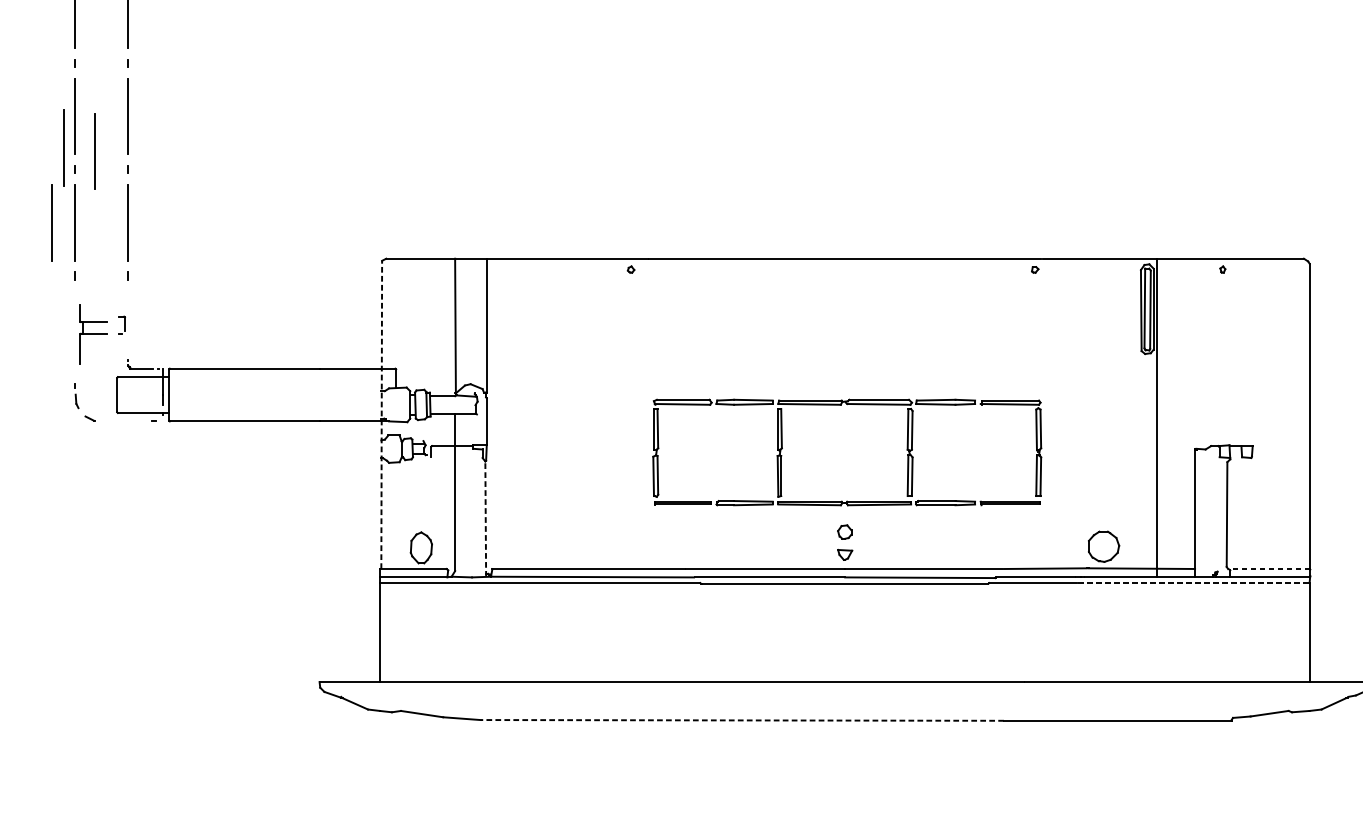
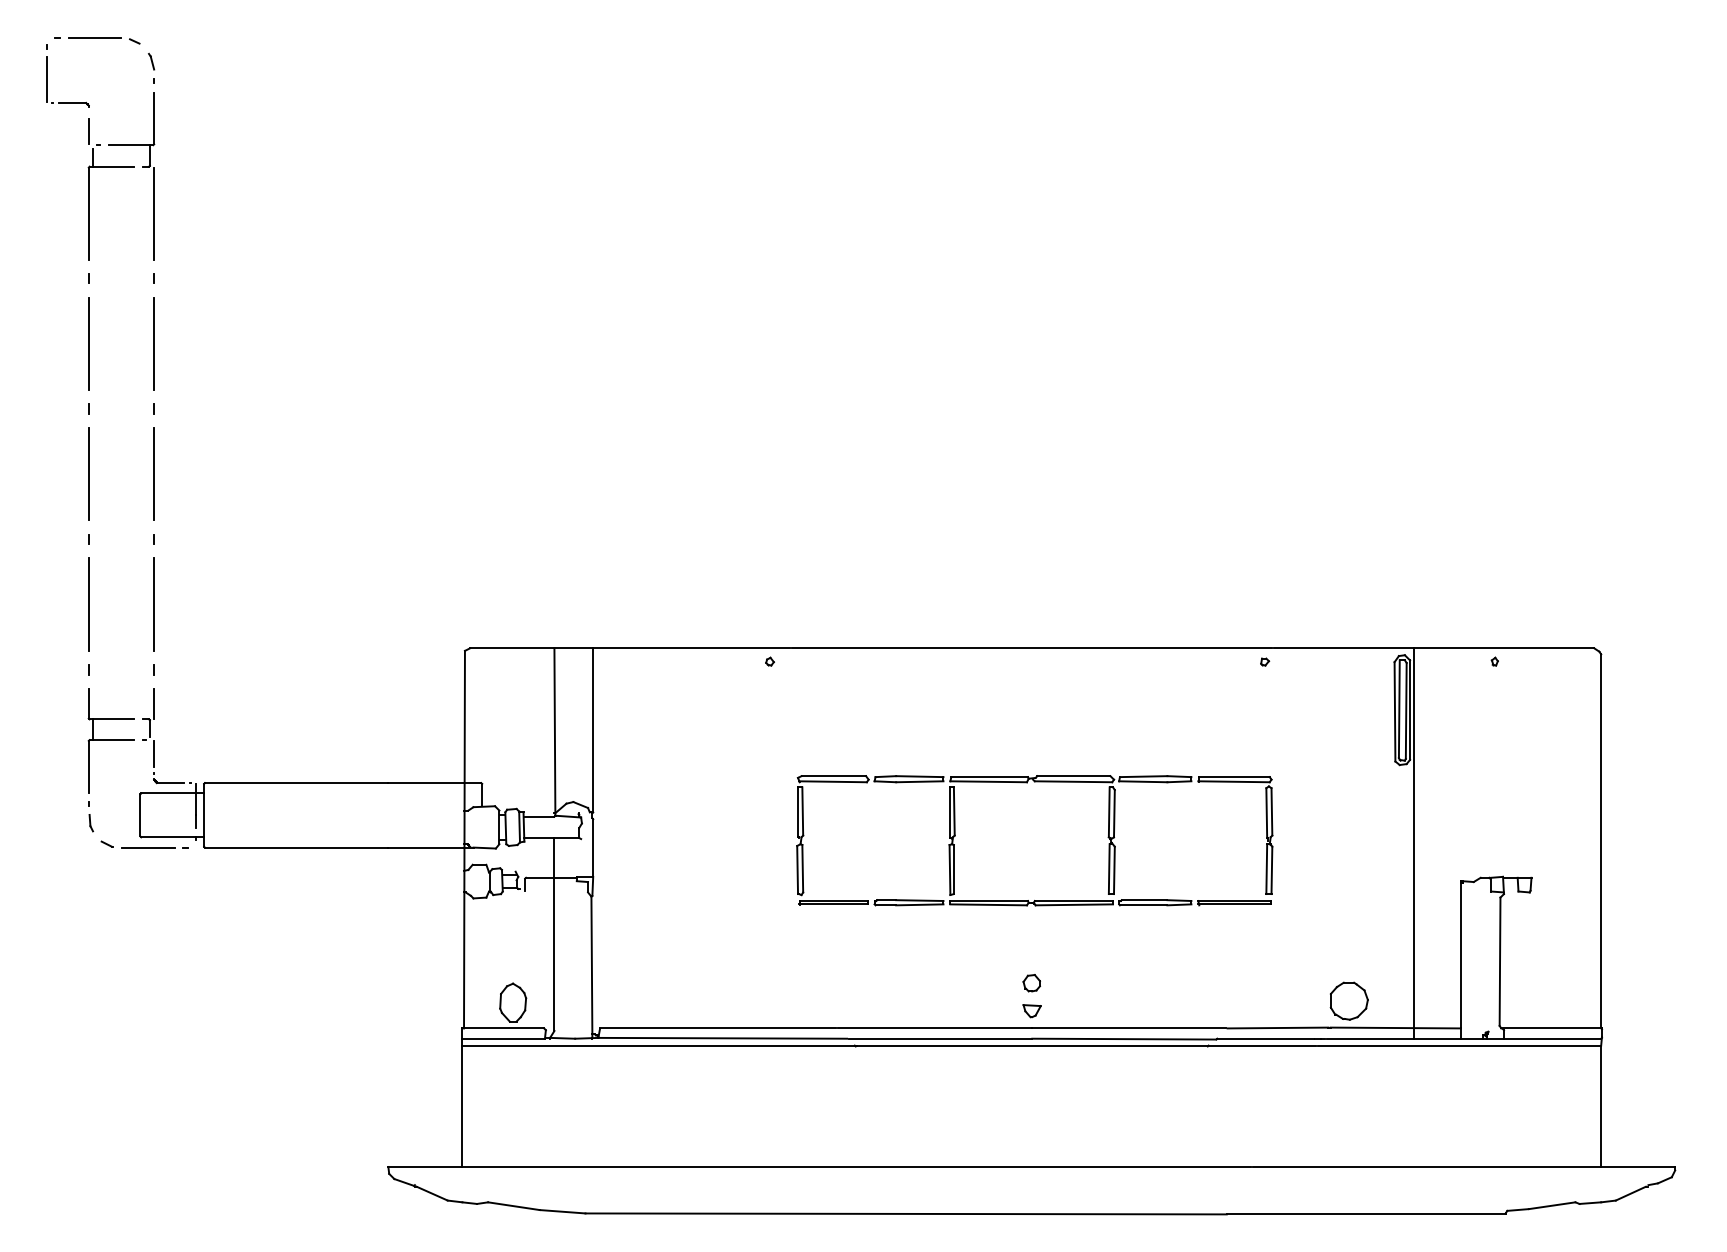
line: (63, 147) -> (74, 512), removed
line: (94, 150) -> (112, 515), removed
line: (51, 222) -> (60, 604), removed
line: (128, 303) -> (154, 703), added
part: (92, 333) -> (110, 740), size x1.43
line: (128, 344) -> (154, 753), added
part: (841, 405) -> (1027, 783), moved
line: (381, 414) -> (464, 839), dashed -> solid
line: (123, 421) -> (148, 847), added
line: (485, 519) -> (591, 967), dashed -> solid
line: (1269, 569) -> (1551, 1028), dashed -> solid
line: (1193, 582) -> (1459, 1045), dashed -> solid
line: (742, 720) -> (906, 1213), dashed -> solid

